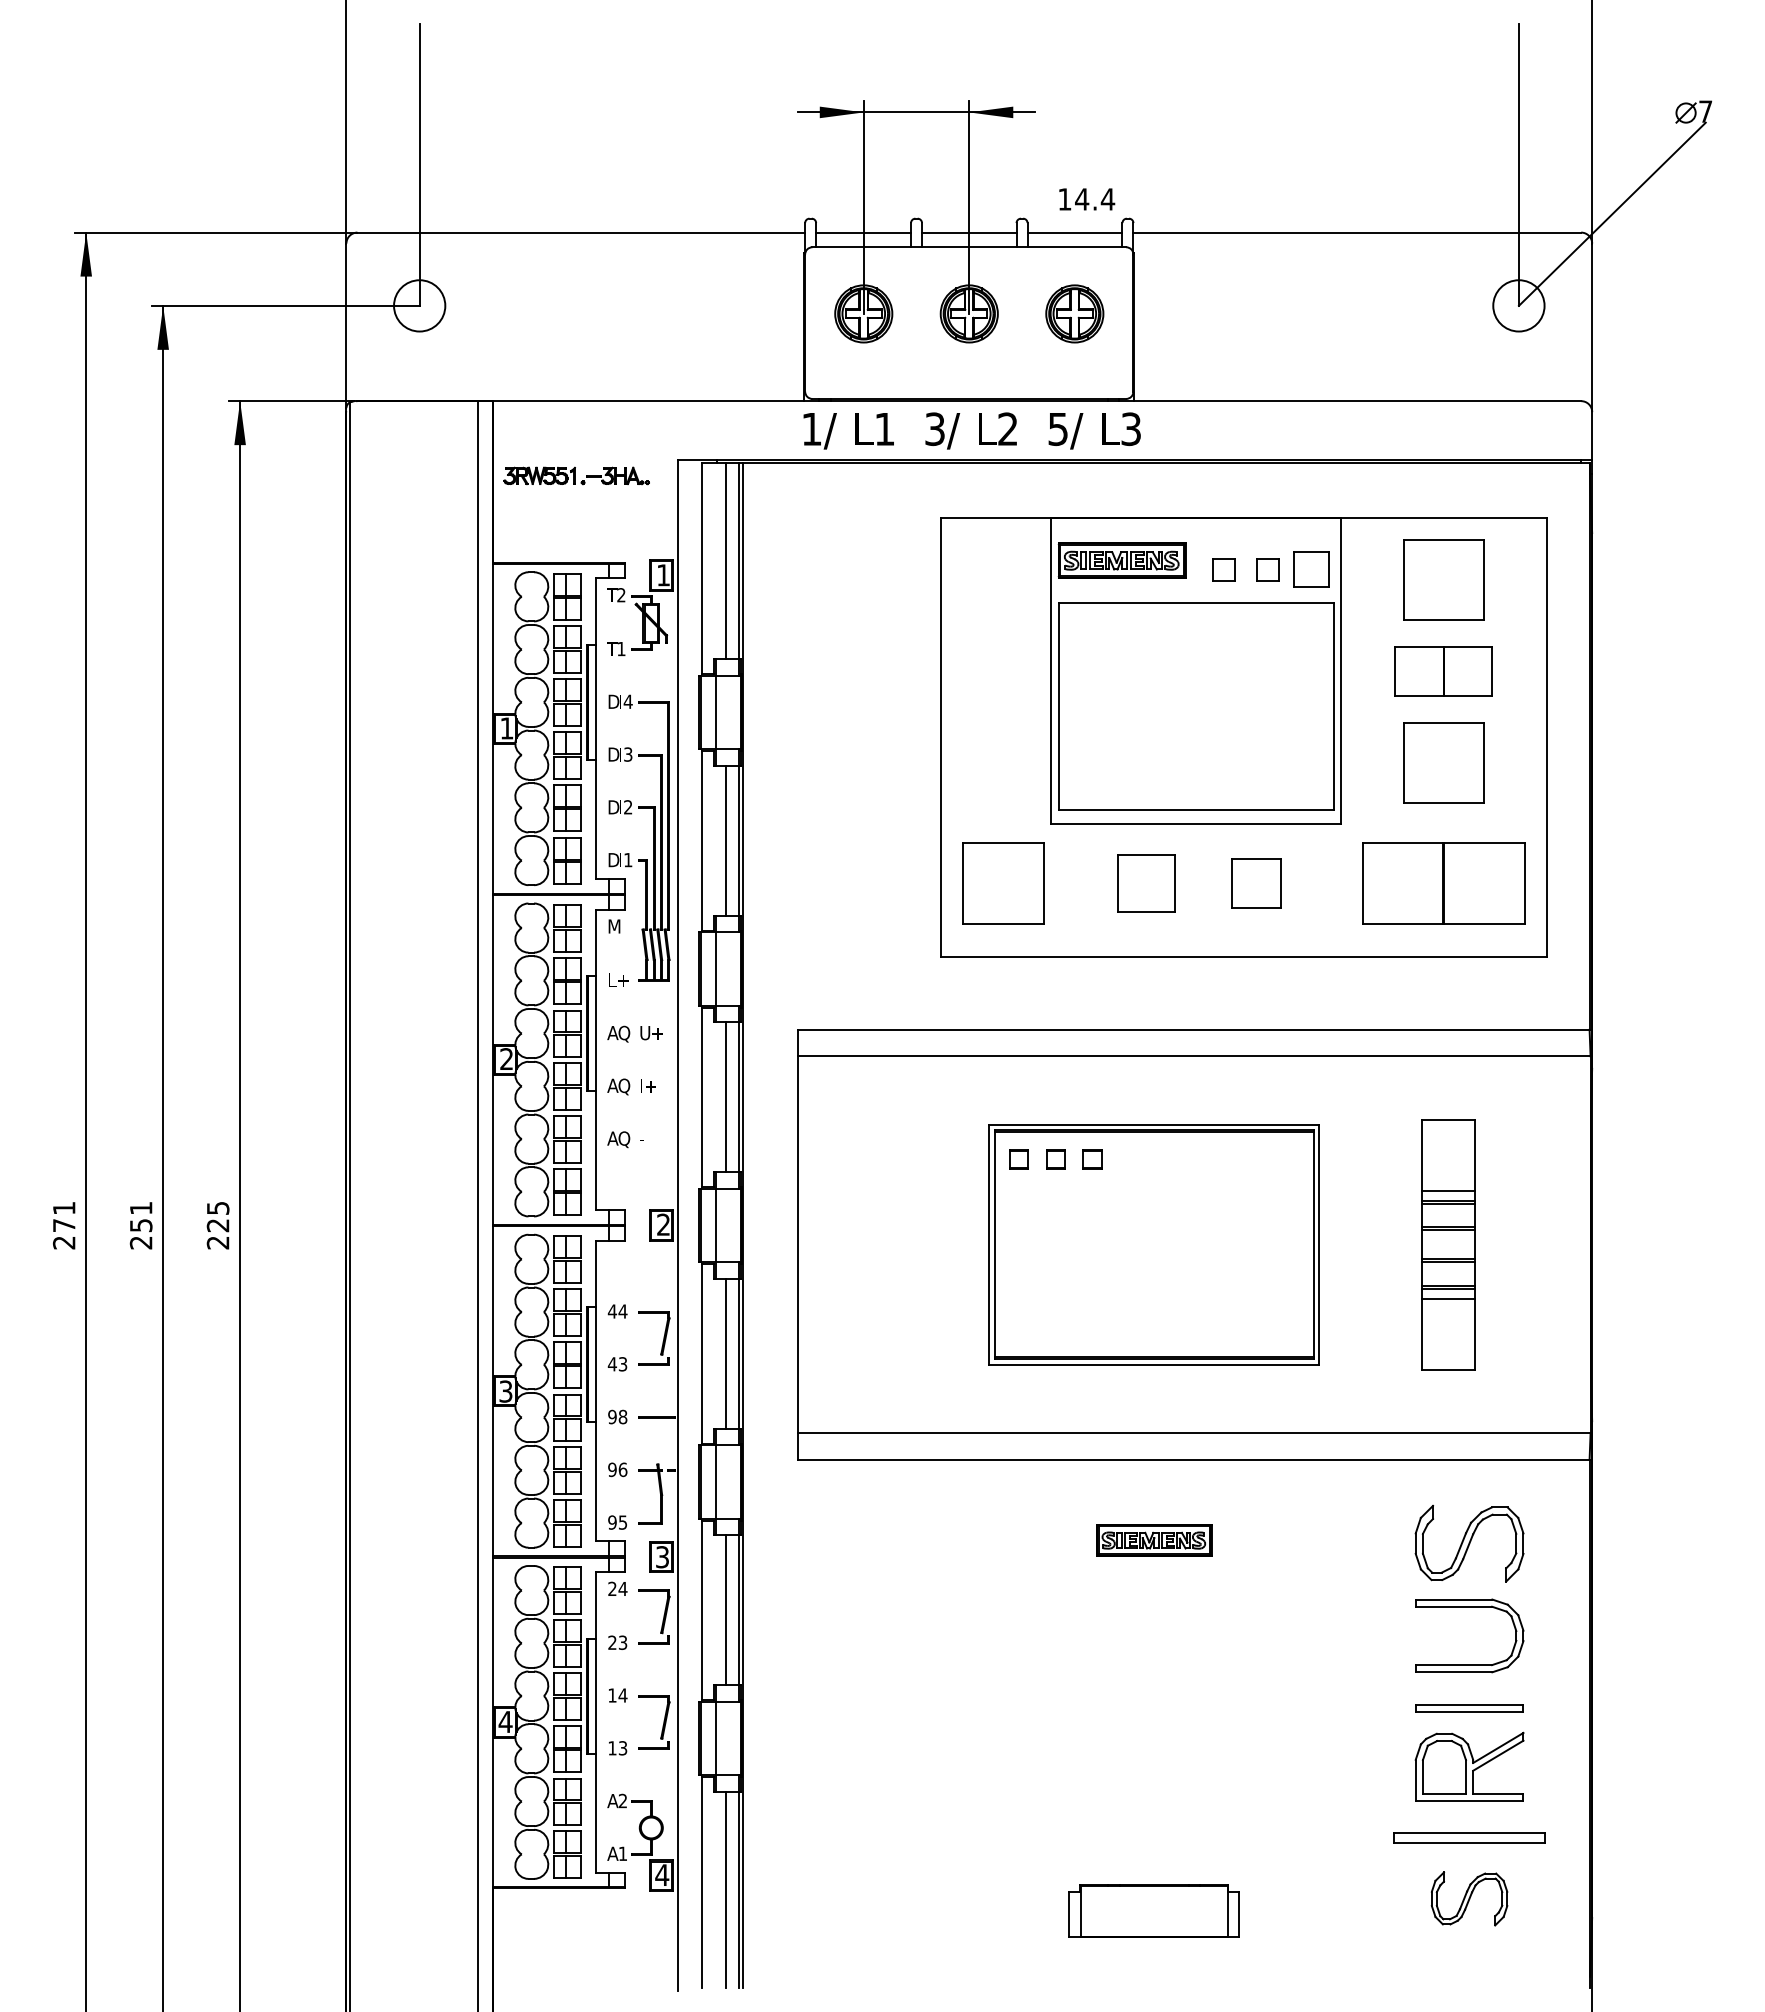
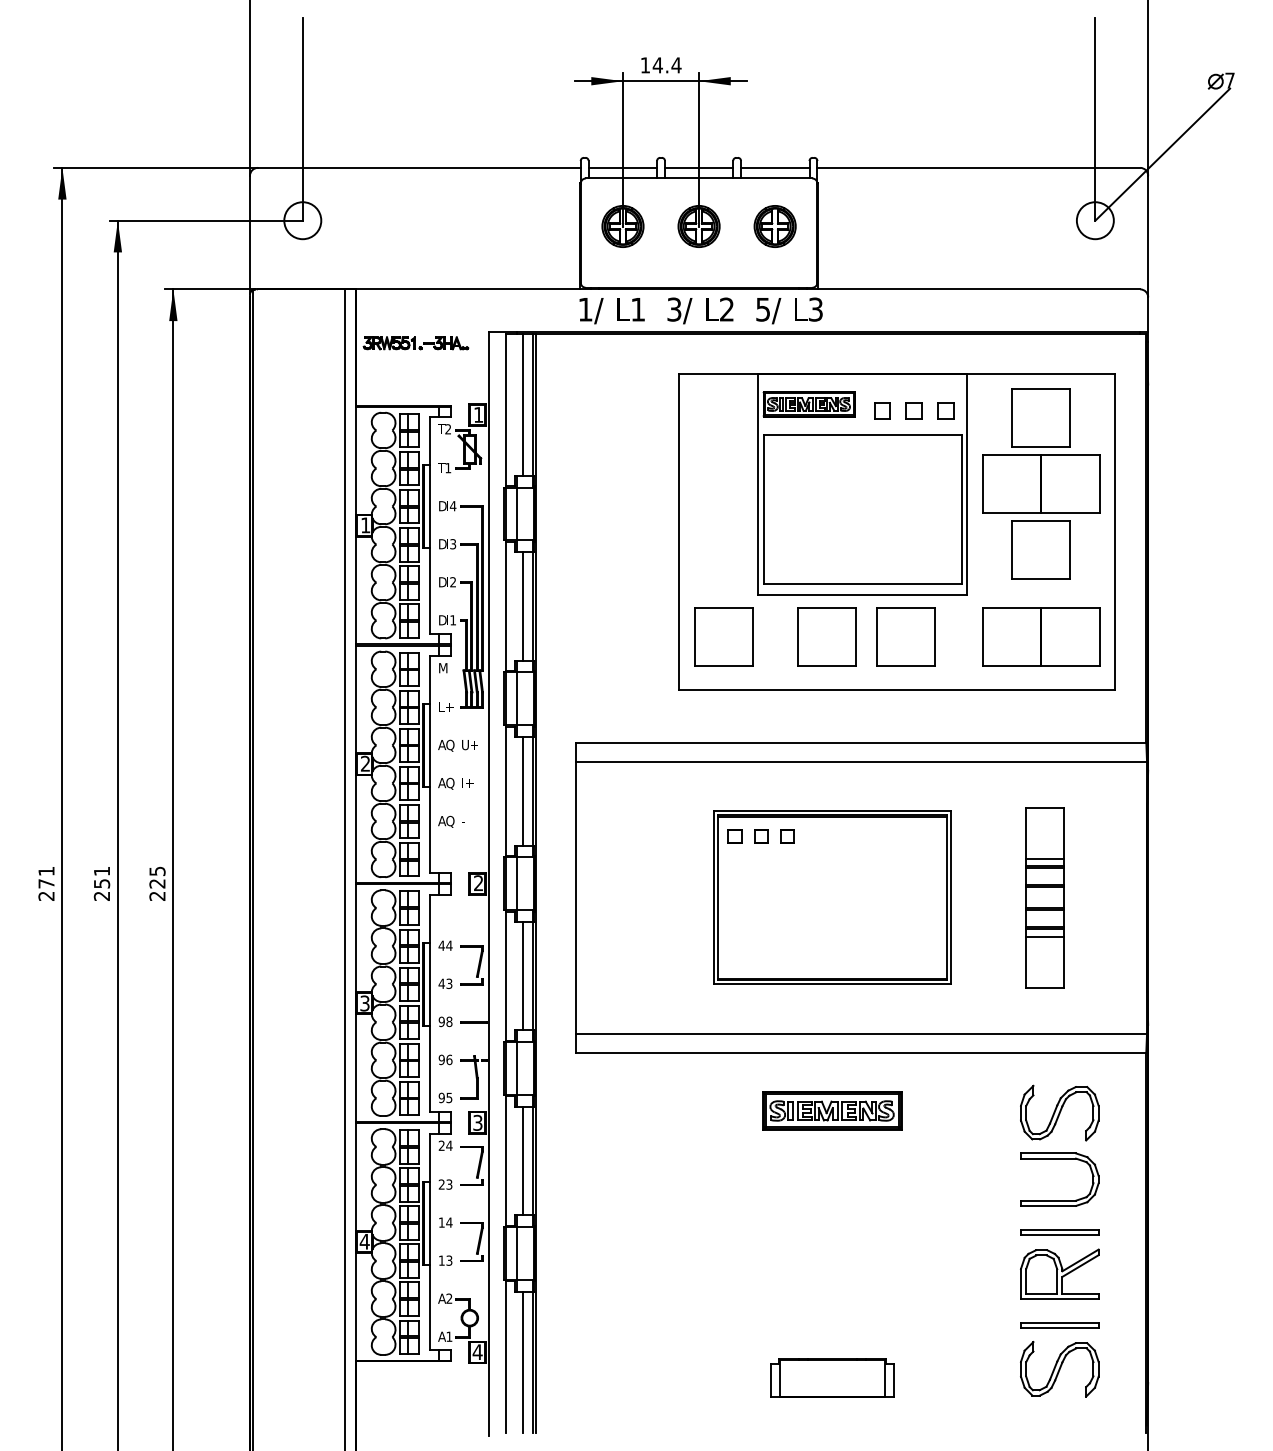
text: (1087, 199) -> (661, 65), moved
part: (1311, 569) -> (945, 410), size x0.62
part: (1443, 671) -> (1040, 484), size x1.67
part: (1146, 883) -> (826, 637), size x1.43
part: (1256, 883) -> (906, 637), size x1.67
part: (1153, 1540) -> (831, 1110), size x1.67
part: (1469, 1837) -> (1059, 1325), size x0.71
part: (1469, 1898) -> (1059, 1368), size x1.43

